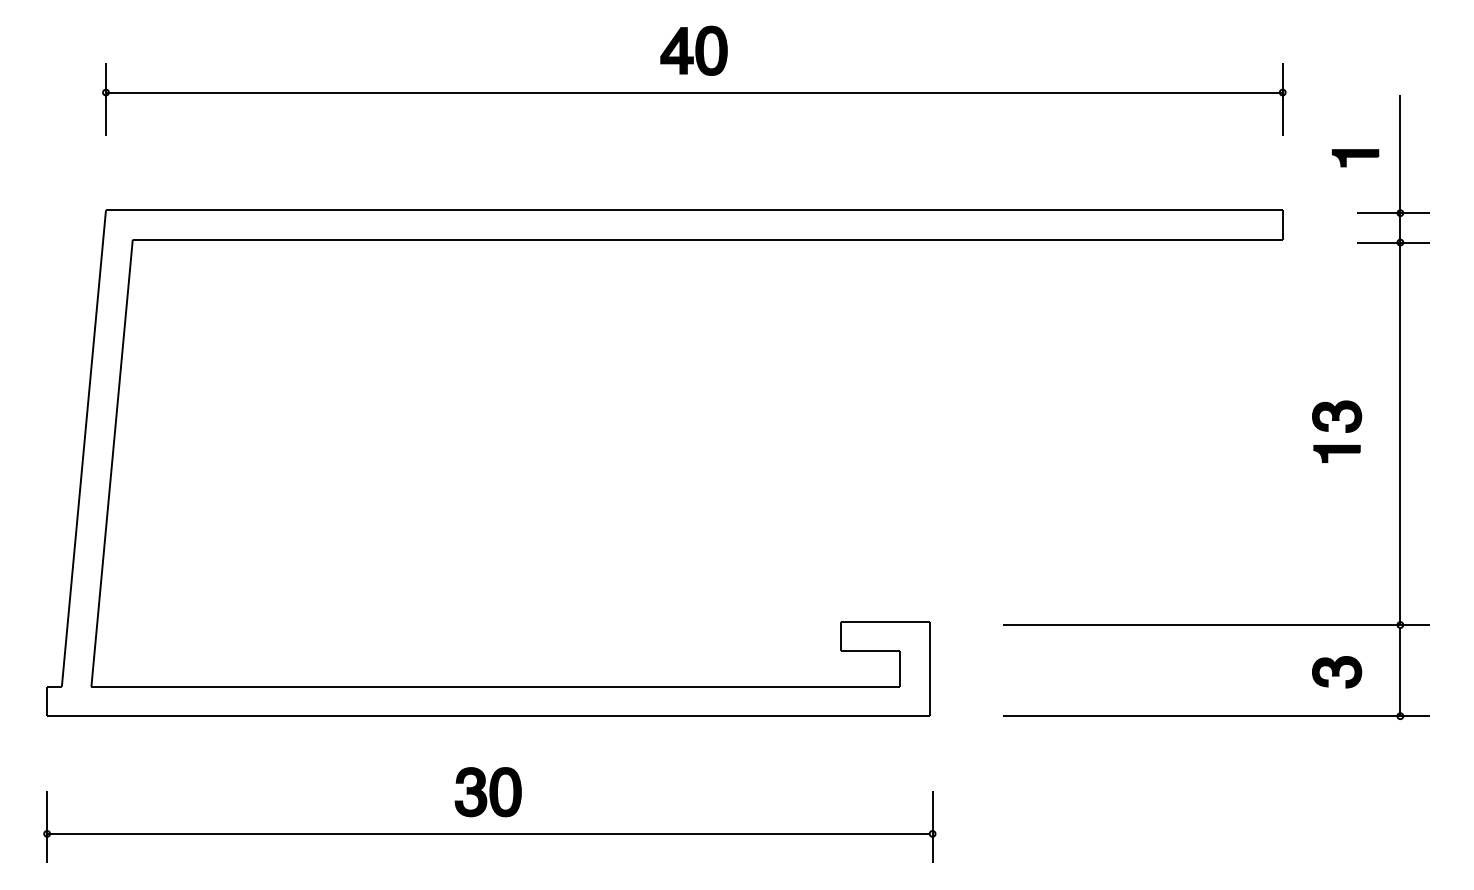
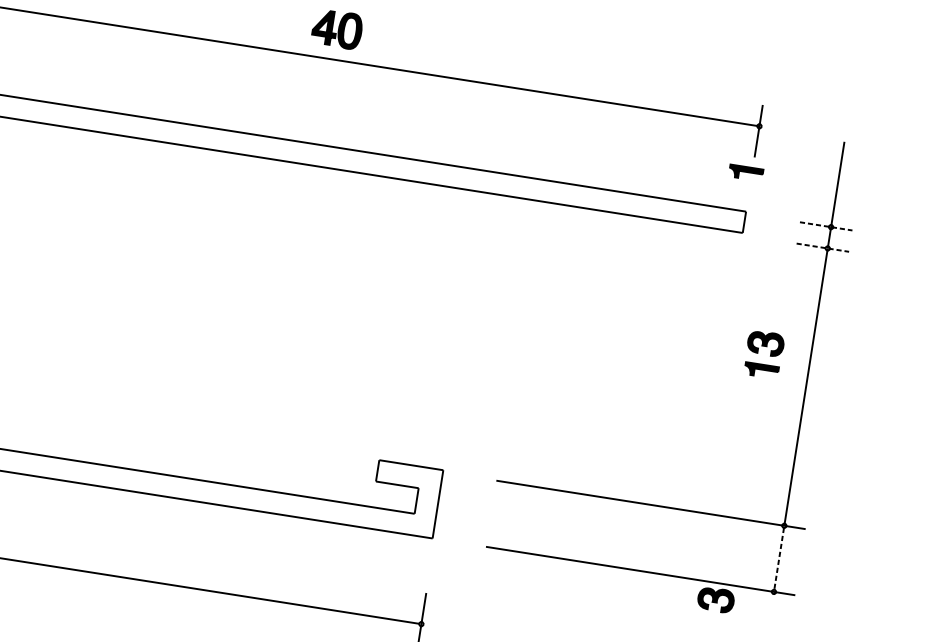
part: (1355, 158) -> (746, 173), moved
line: (1394, 213) -> (826, 226), solid -> dashed
line: (1394, 242) -> (823, 247), solid -> dashed
part: (1345, 431) -> (770, 355), moved
part: (1337, 672) -> (716, 600), moved
line: (1400, 672) -> (779, 560), solid -> dashed
part: (487, 792) -> (103, 543), removed

